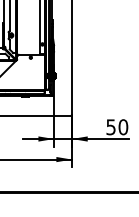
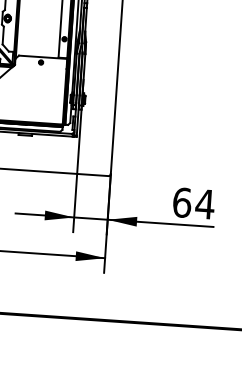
text: (117, 127) -> (194, 204), 50 -> 64

